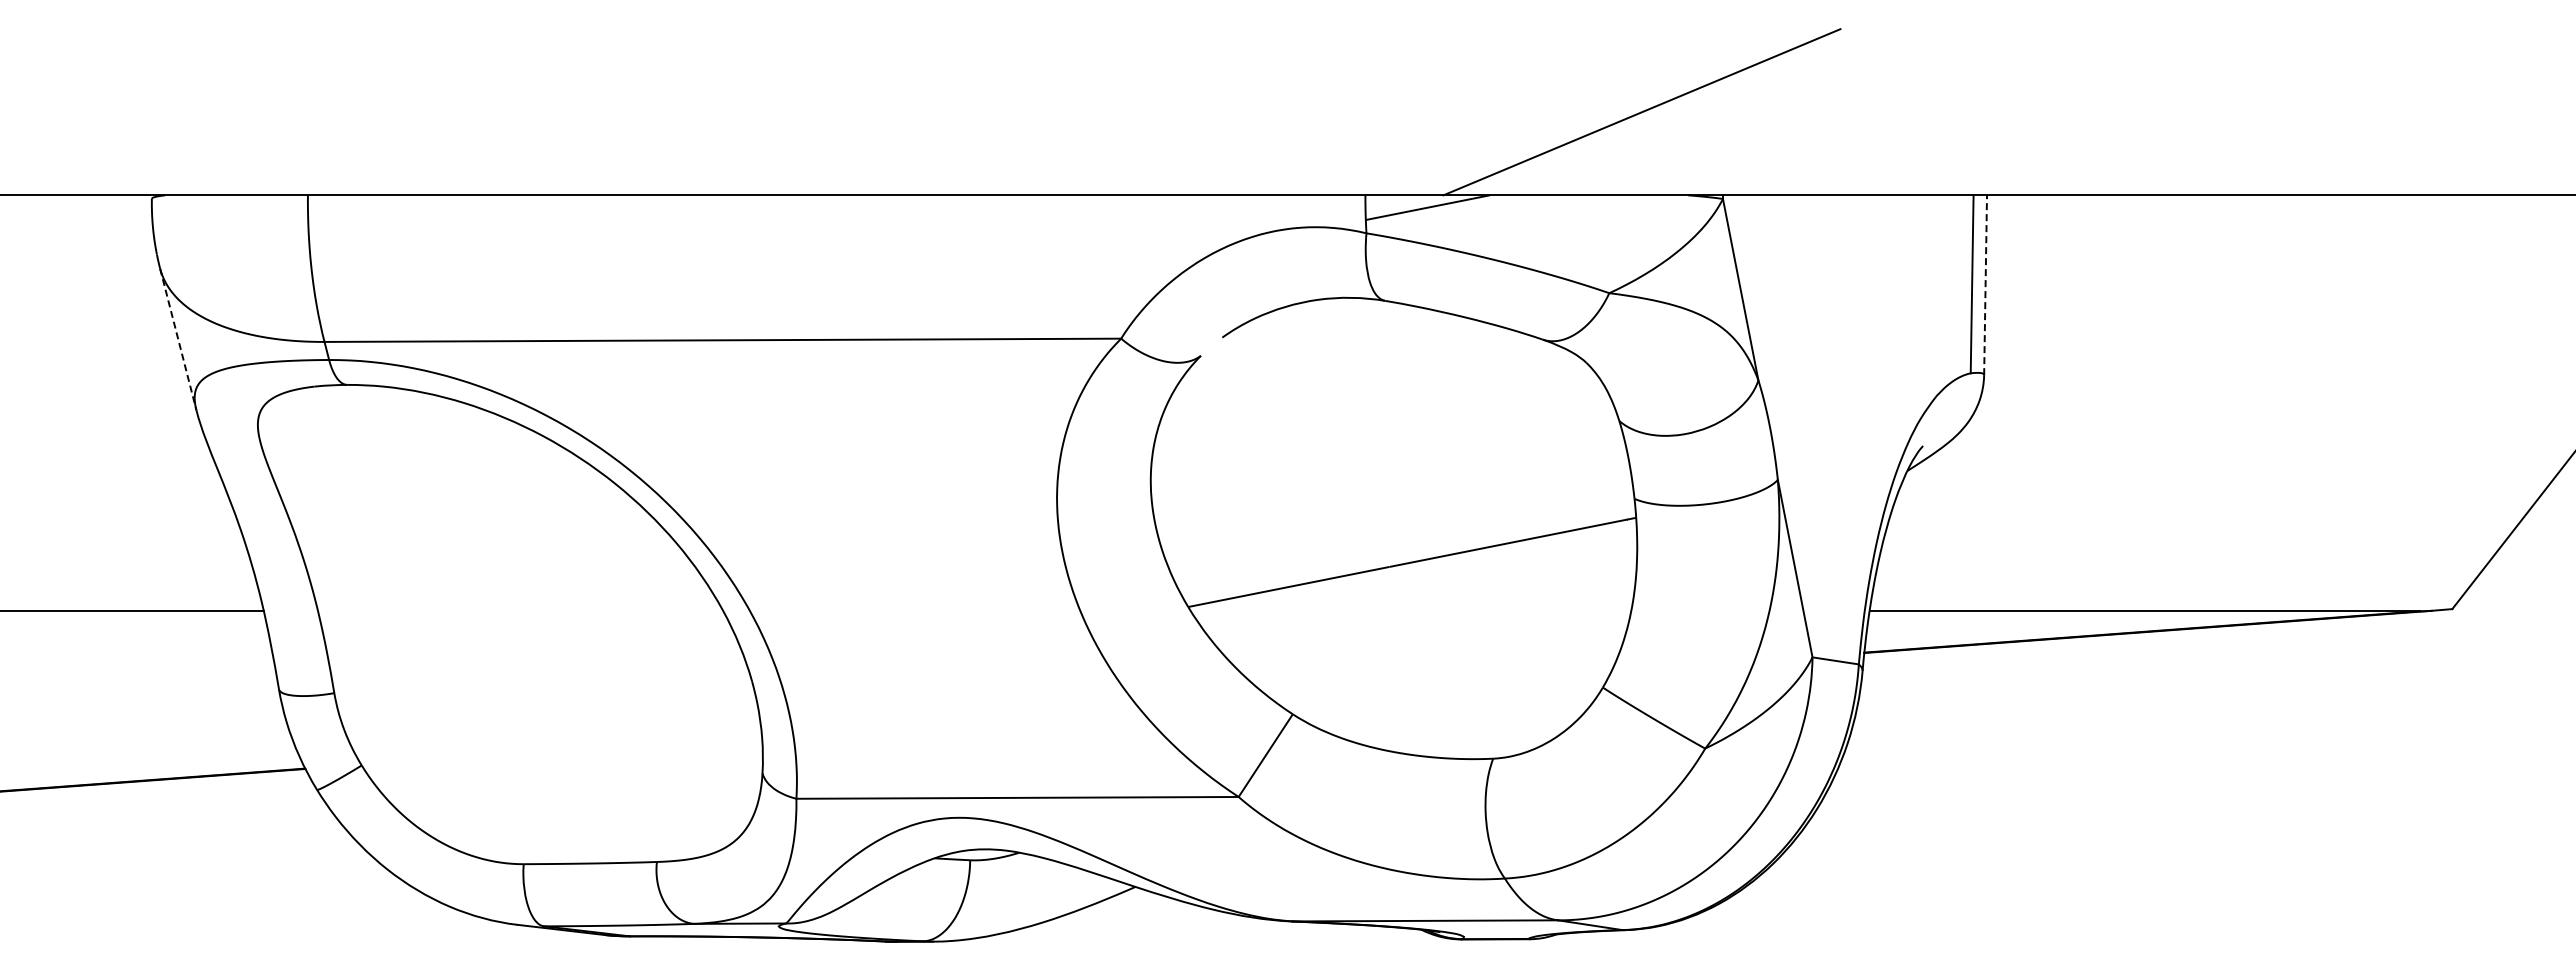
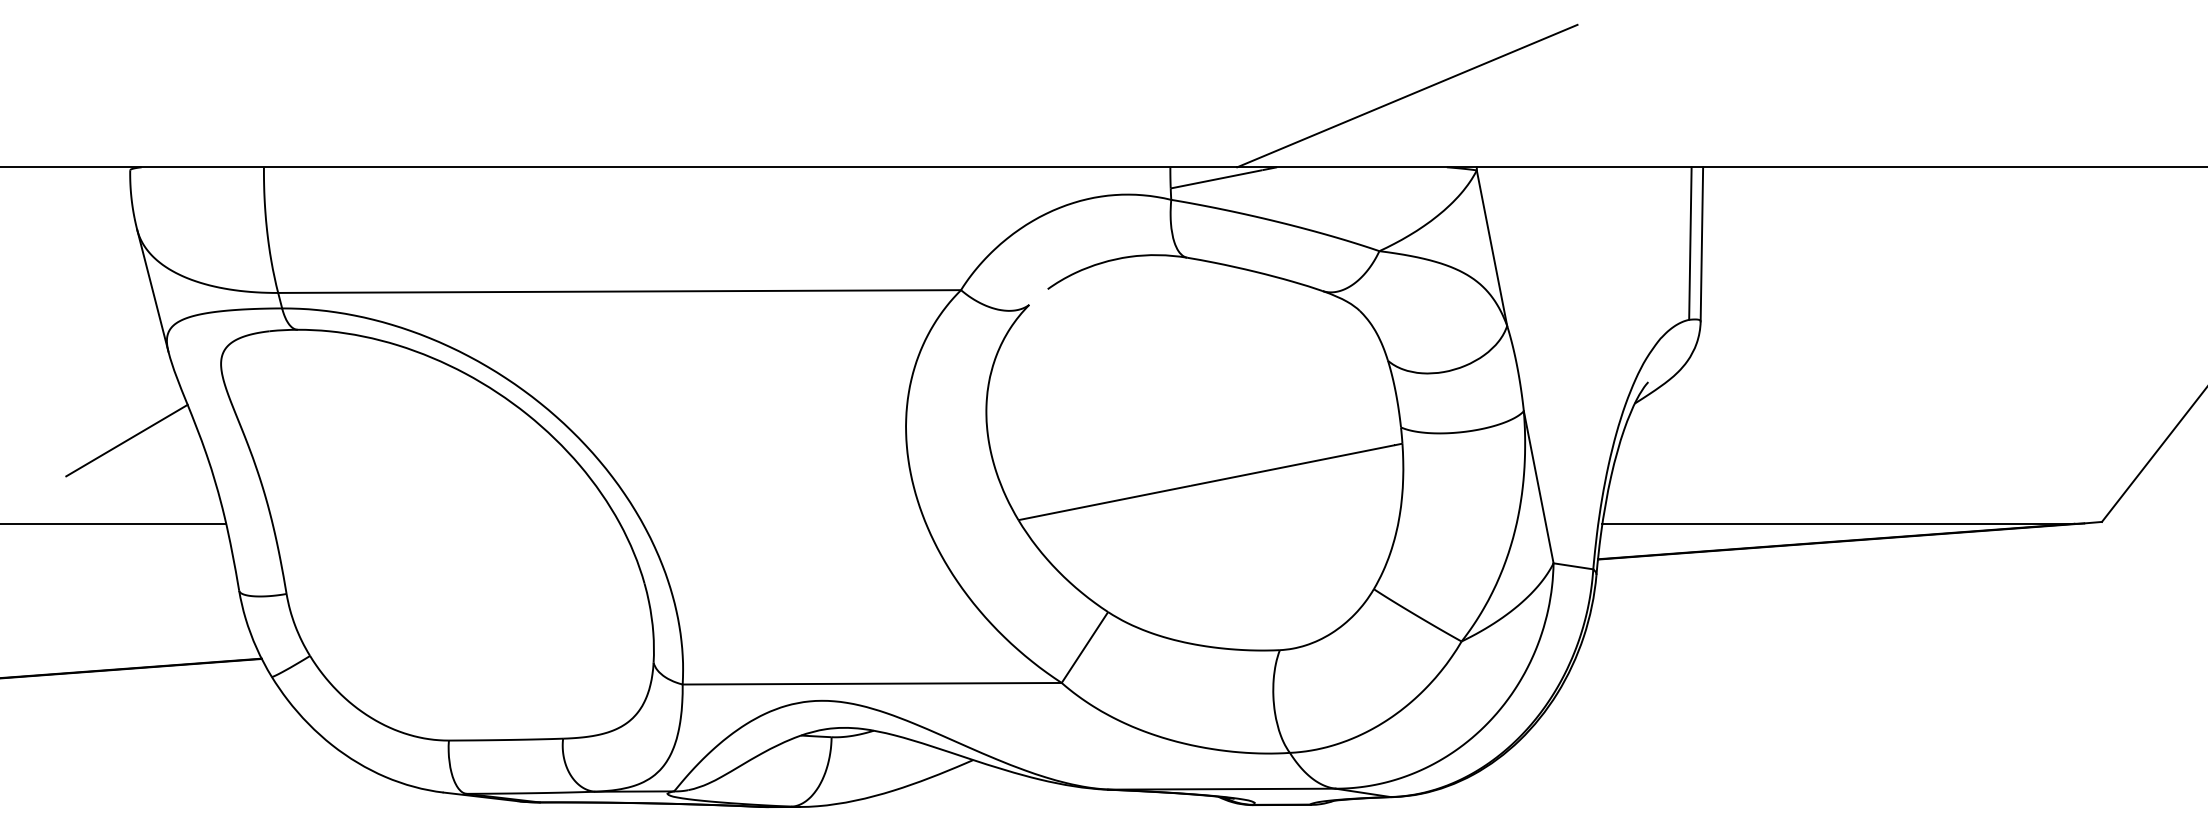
line: (1985, 285) -> (1701, 244), dashed -> solid
line: (178, 339) -> (153, 290), dashed -> solid
line: (147, 513) -> (126, 439), added

